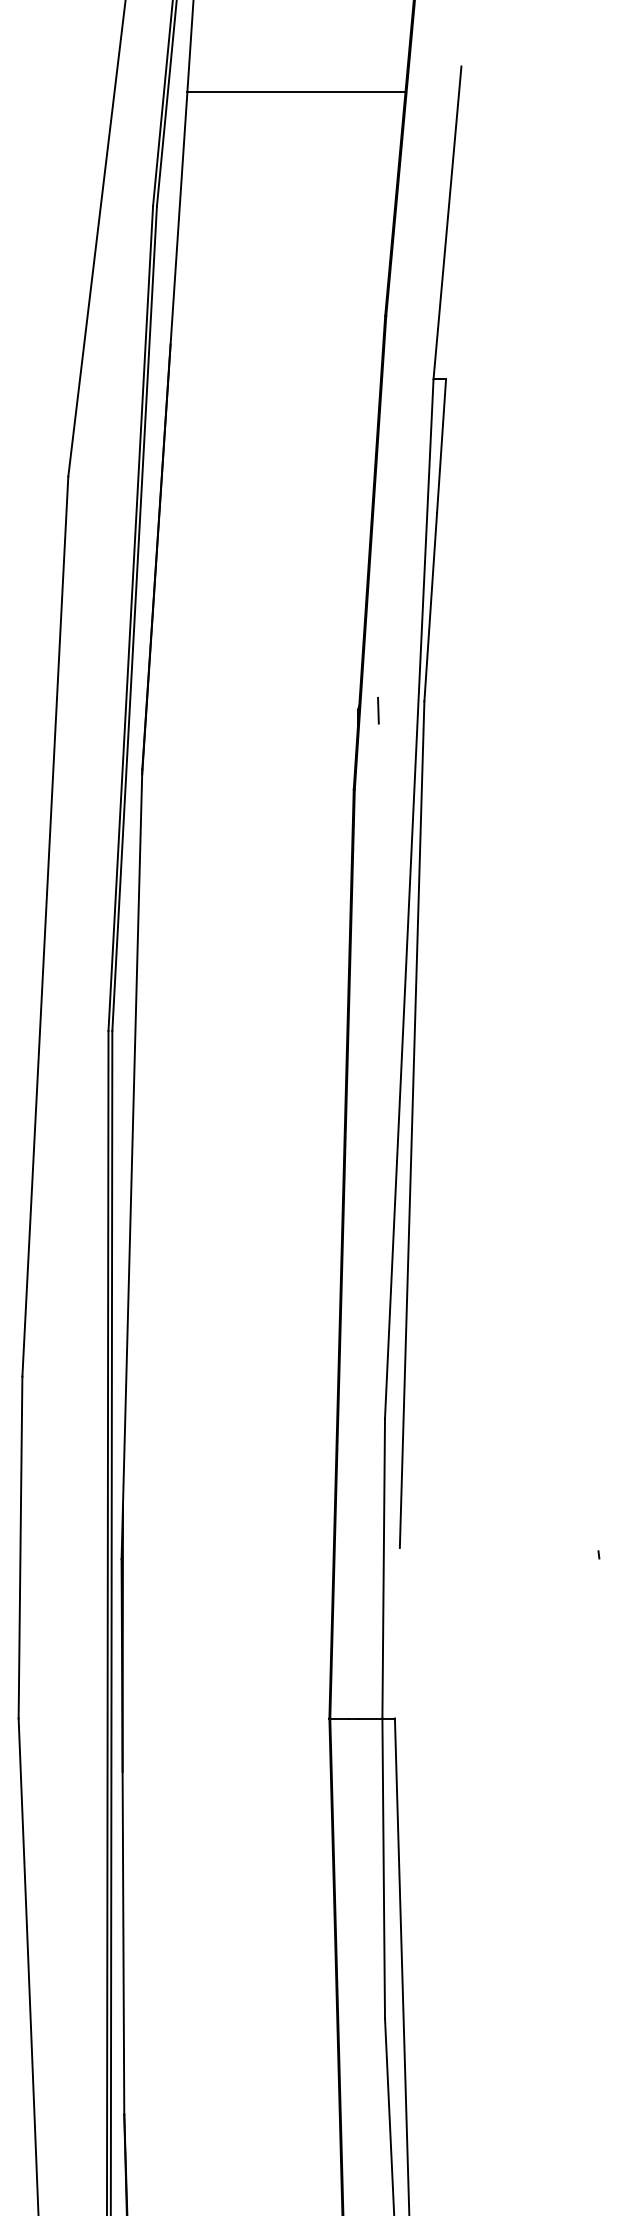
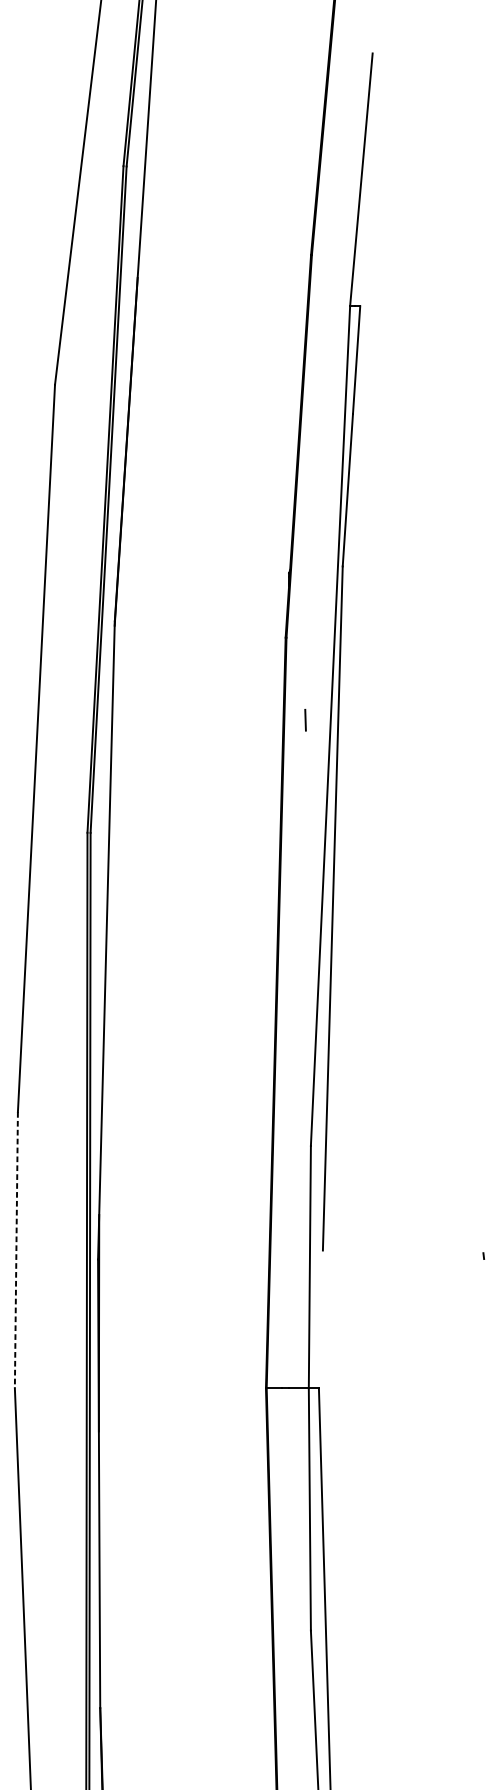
line: (296, 92) -> (239, 74), removed
line: (378, 710) -> (305, 720), moved
line: (20, 1547) -> (16, 1250), solid -> dashed

